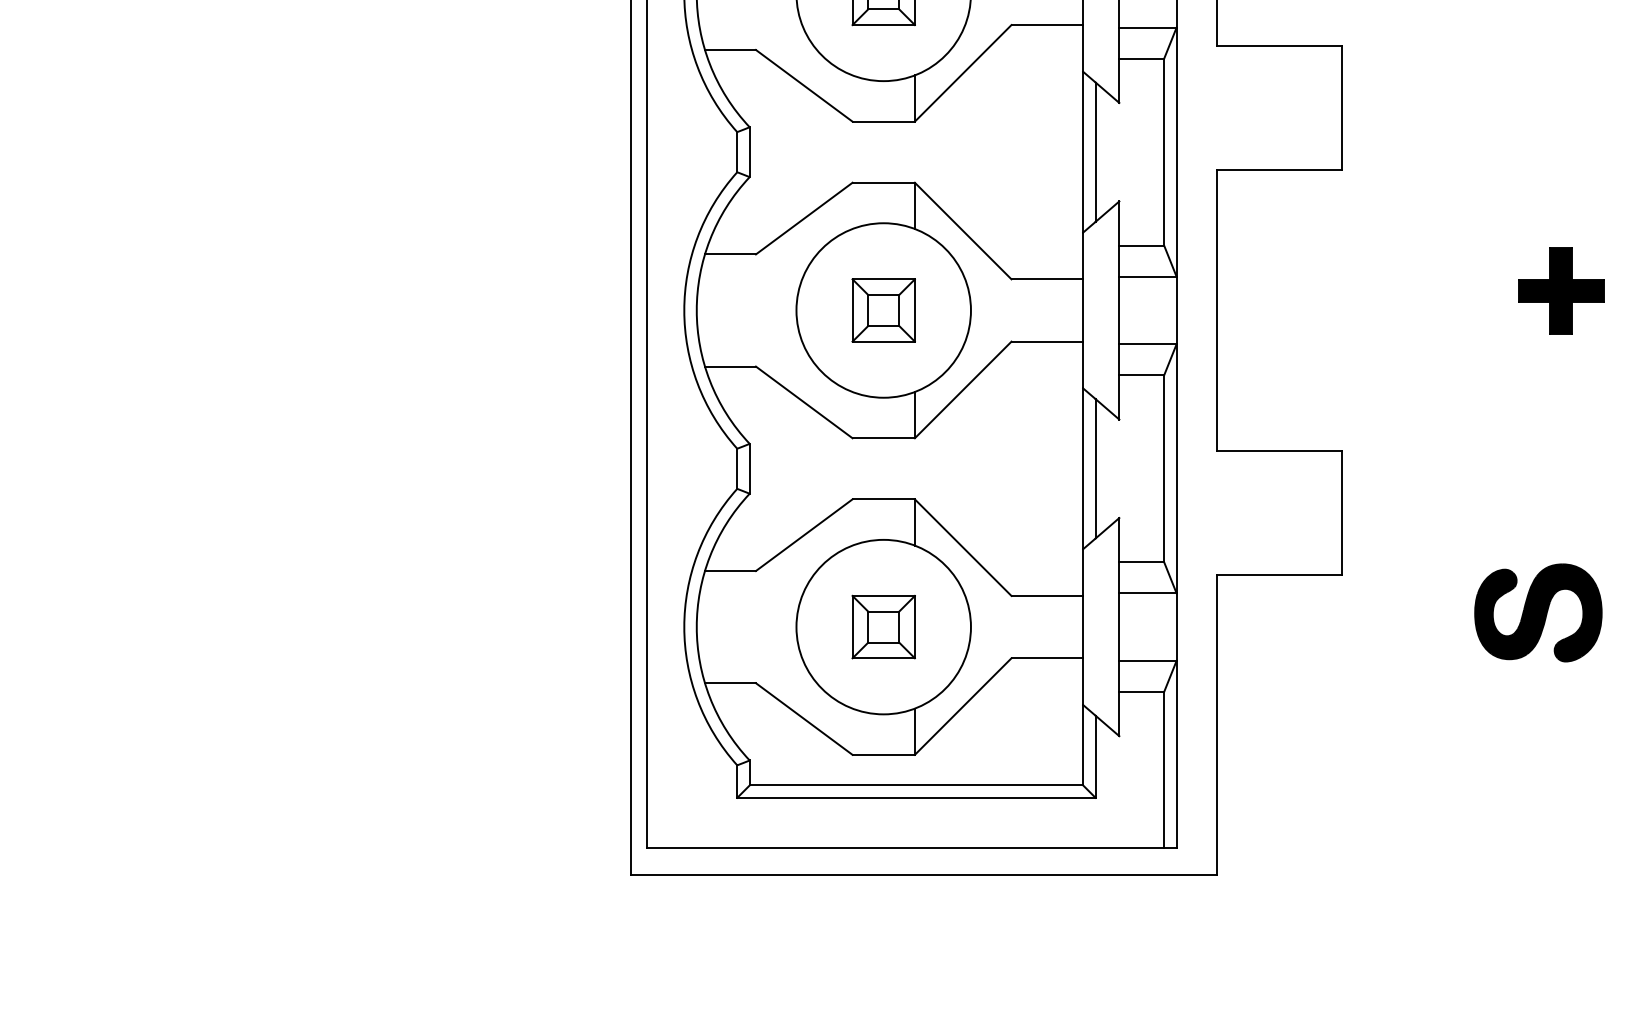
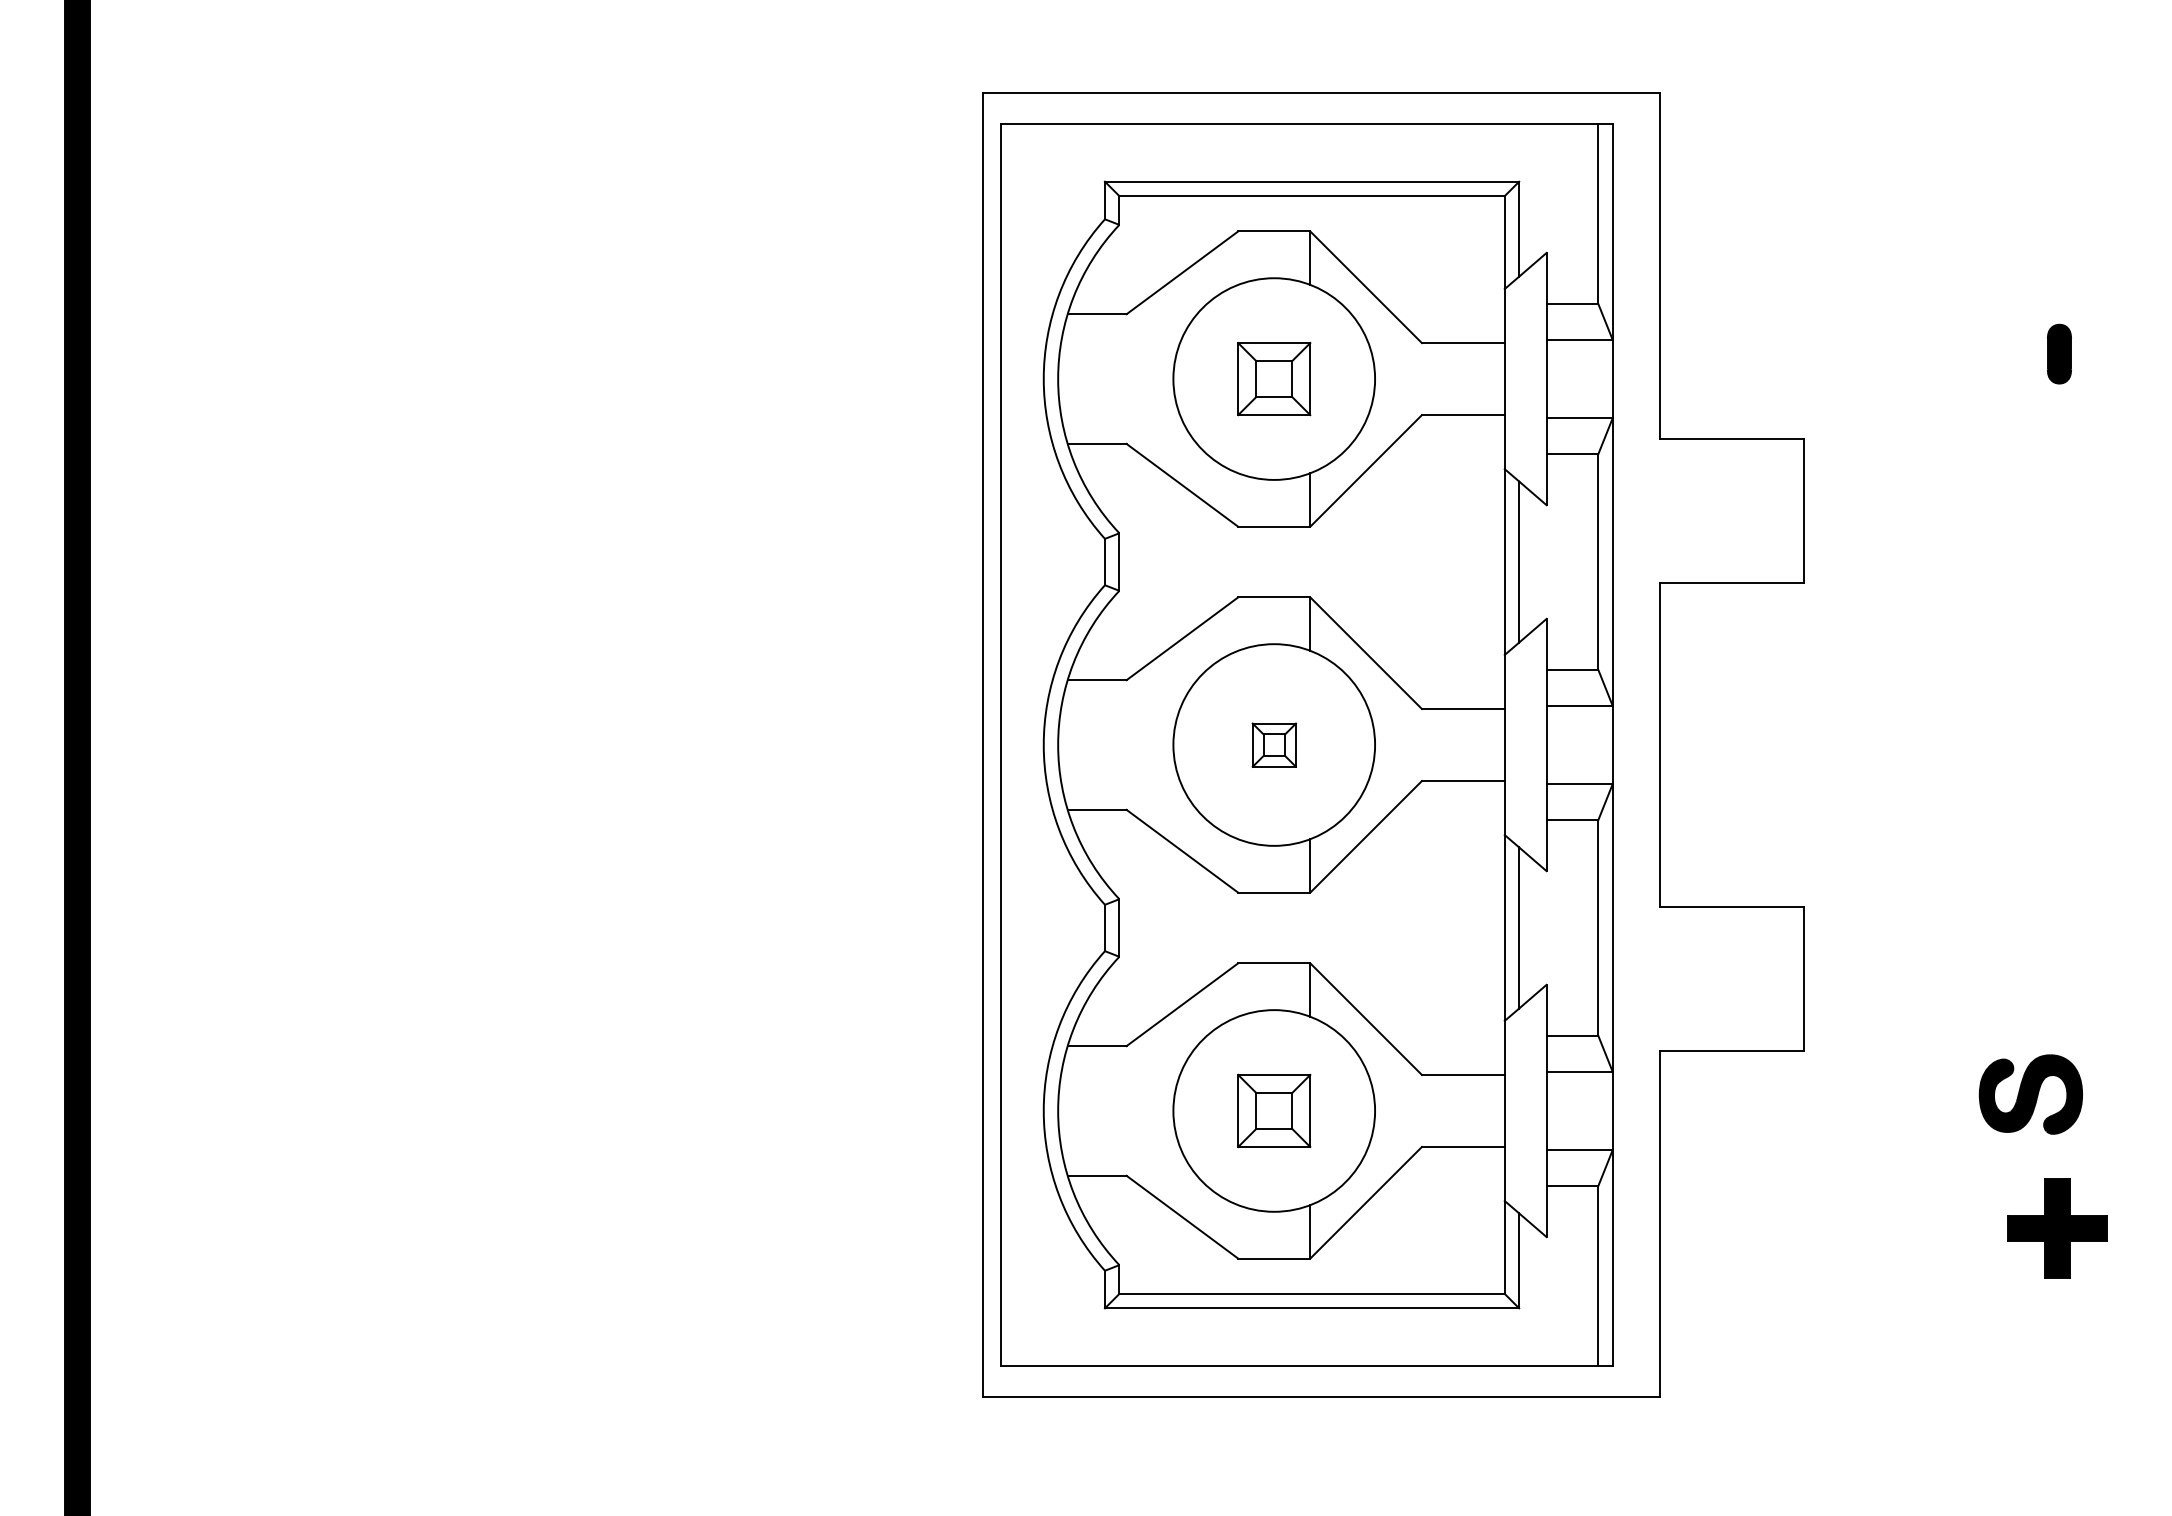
part: (1561, 291) -> (2057, 1228), moved
part: (883, 310) -> (1274, 745), size x0.6
part: (1538, 612) -> (2030, 1094), size x0.7

